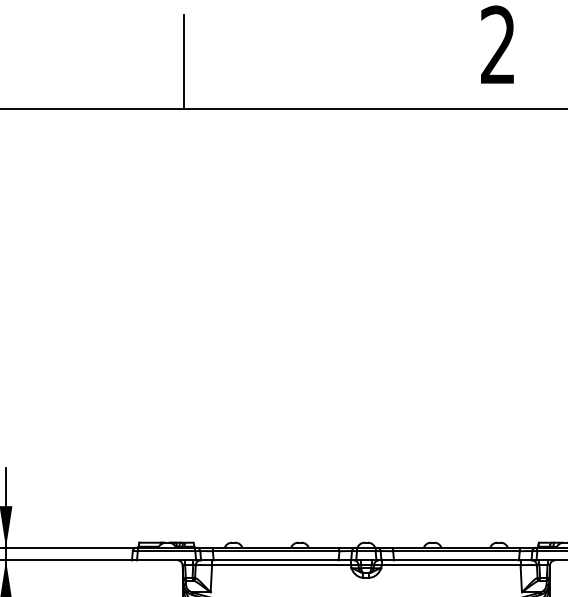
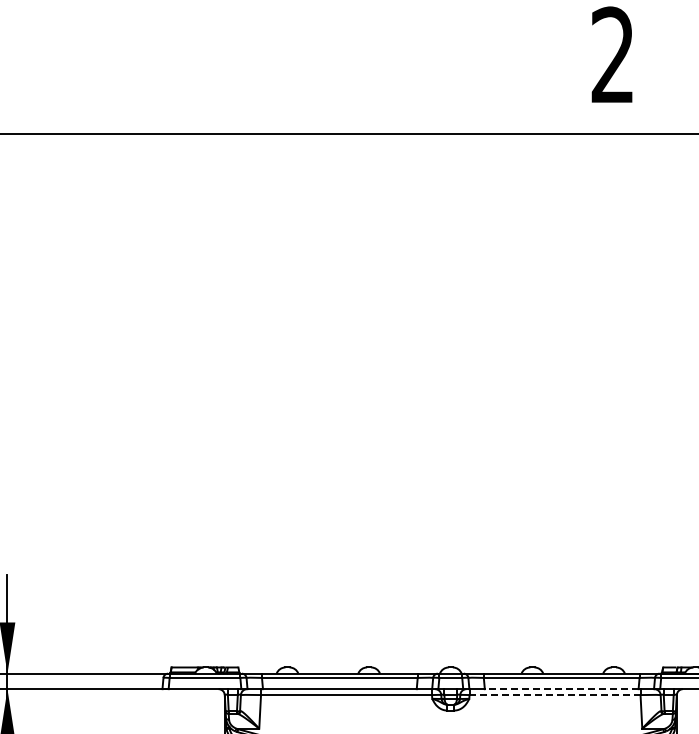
line: (184, 61) -> (226, 75), removed
line: (456, 560) -> (561, 689), solid -> dashed
line: (451, 565) -> (555, 695), solid -> dashed

